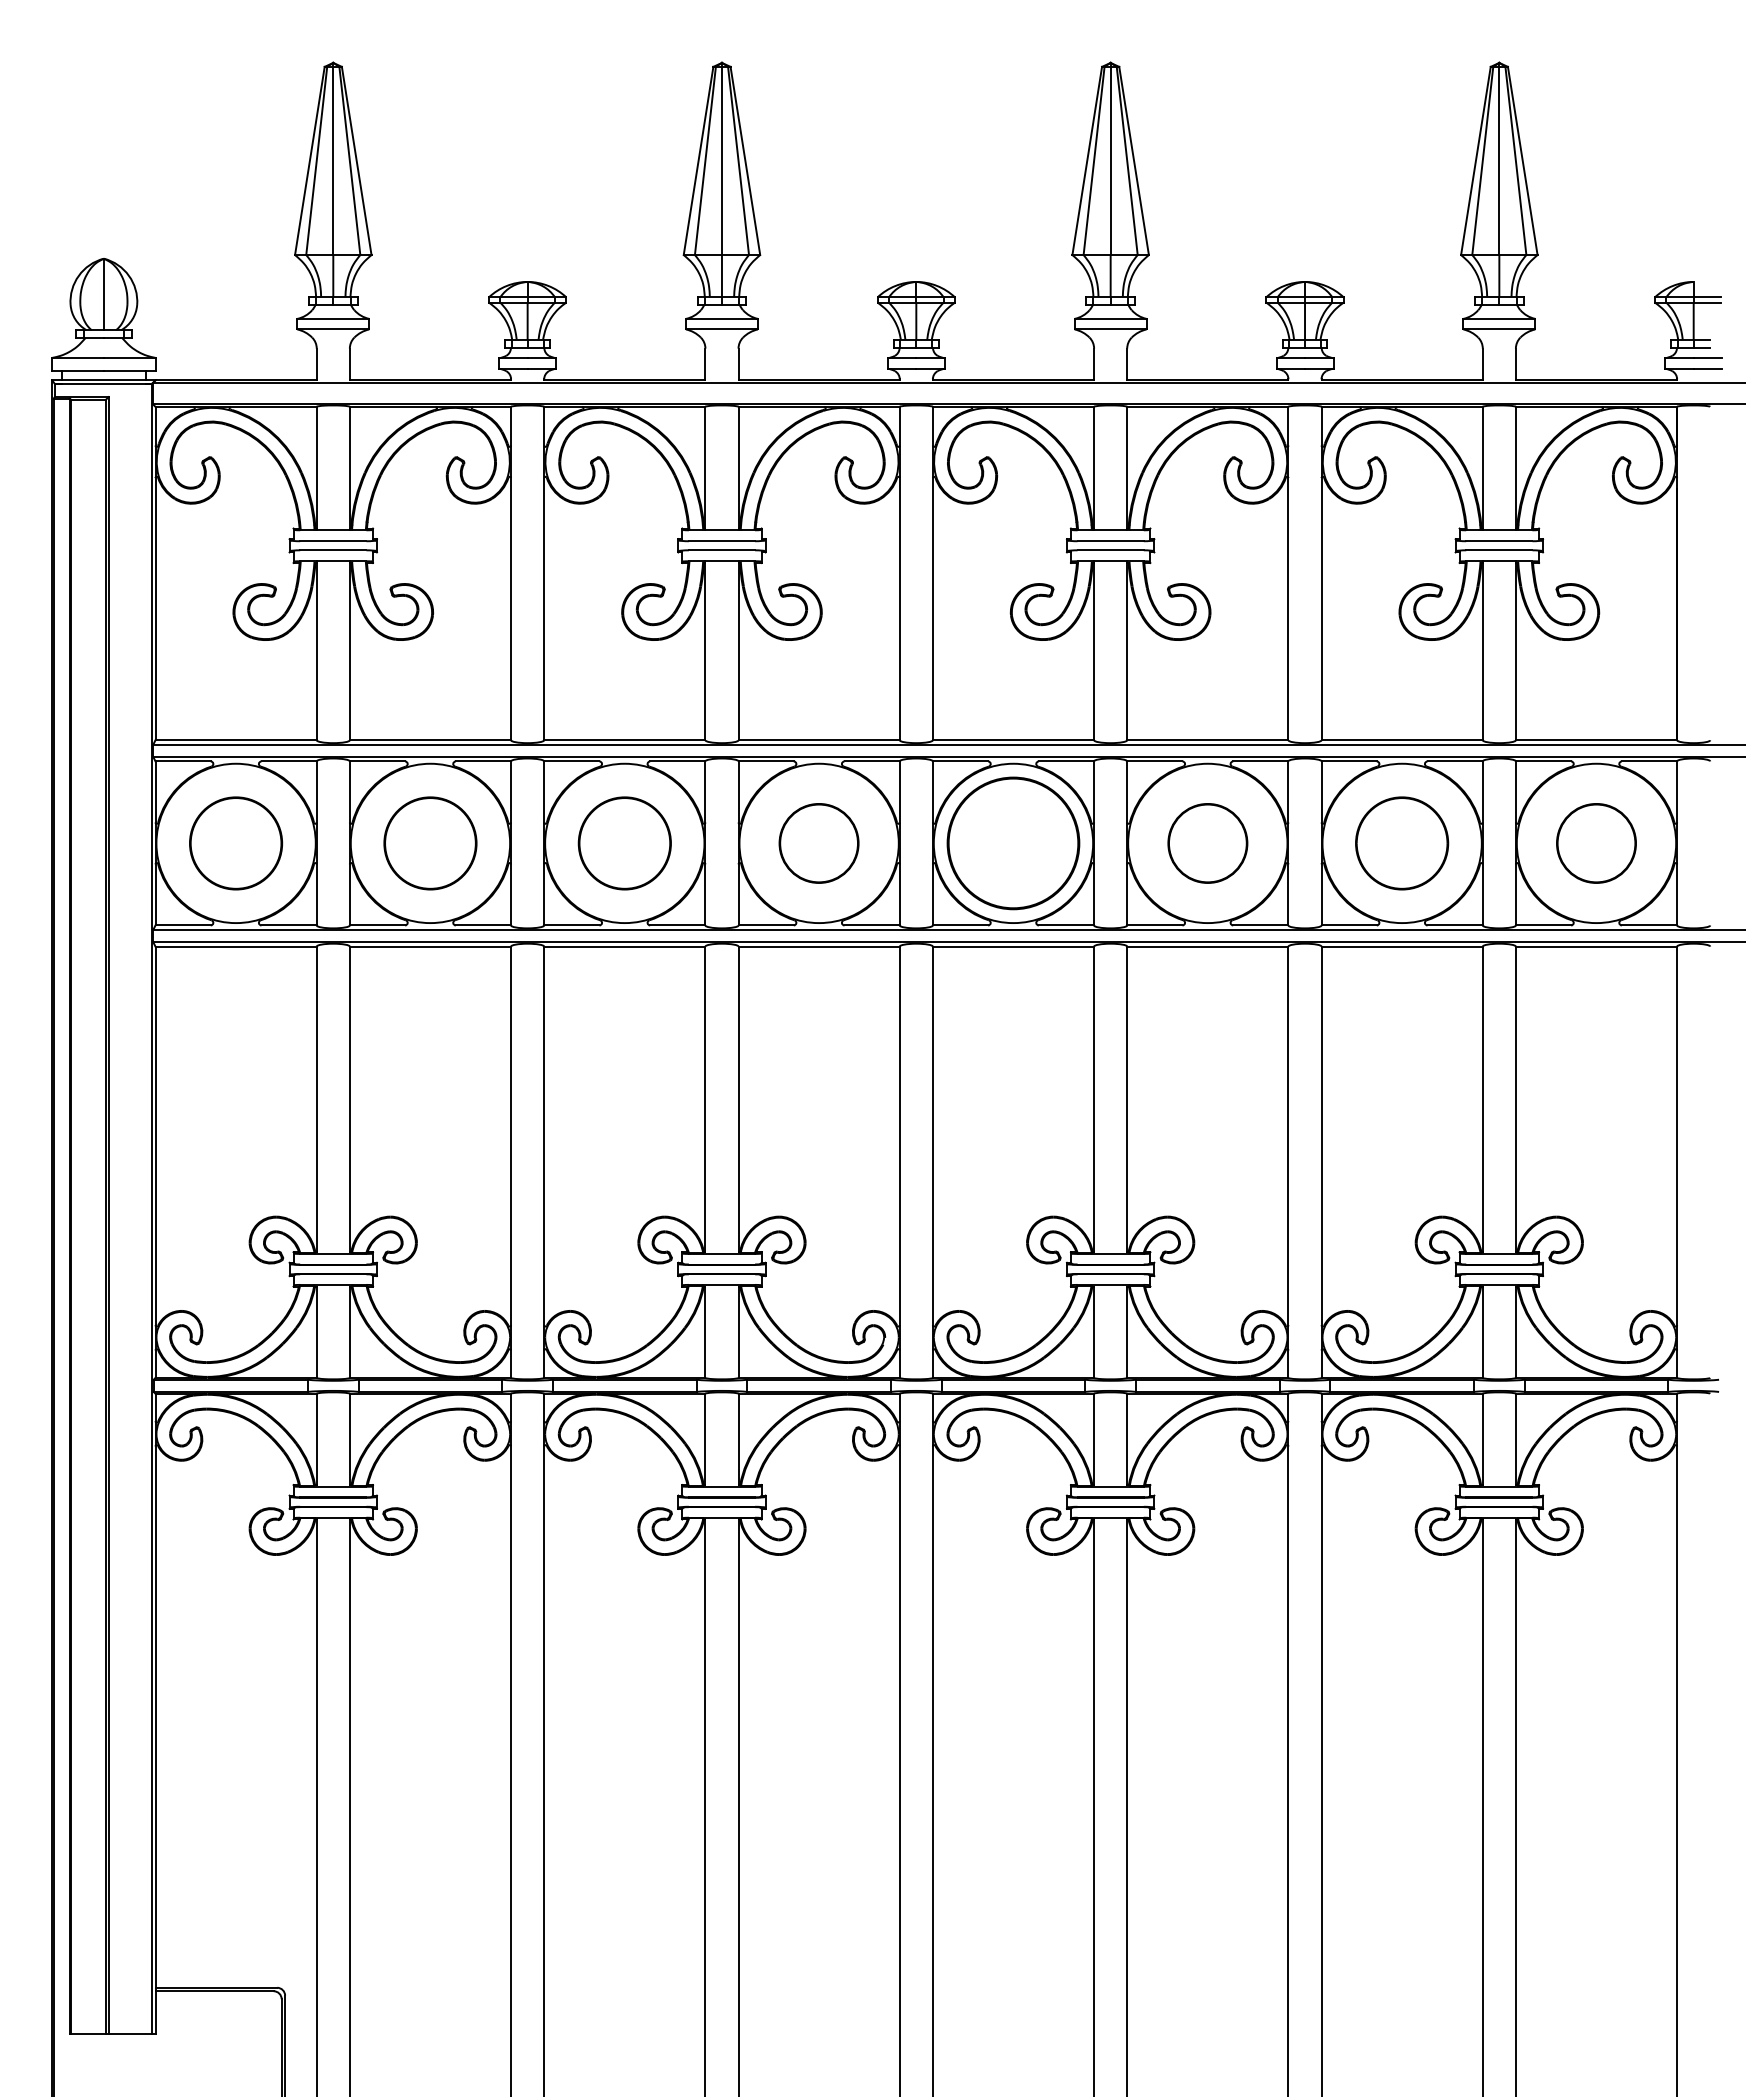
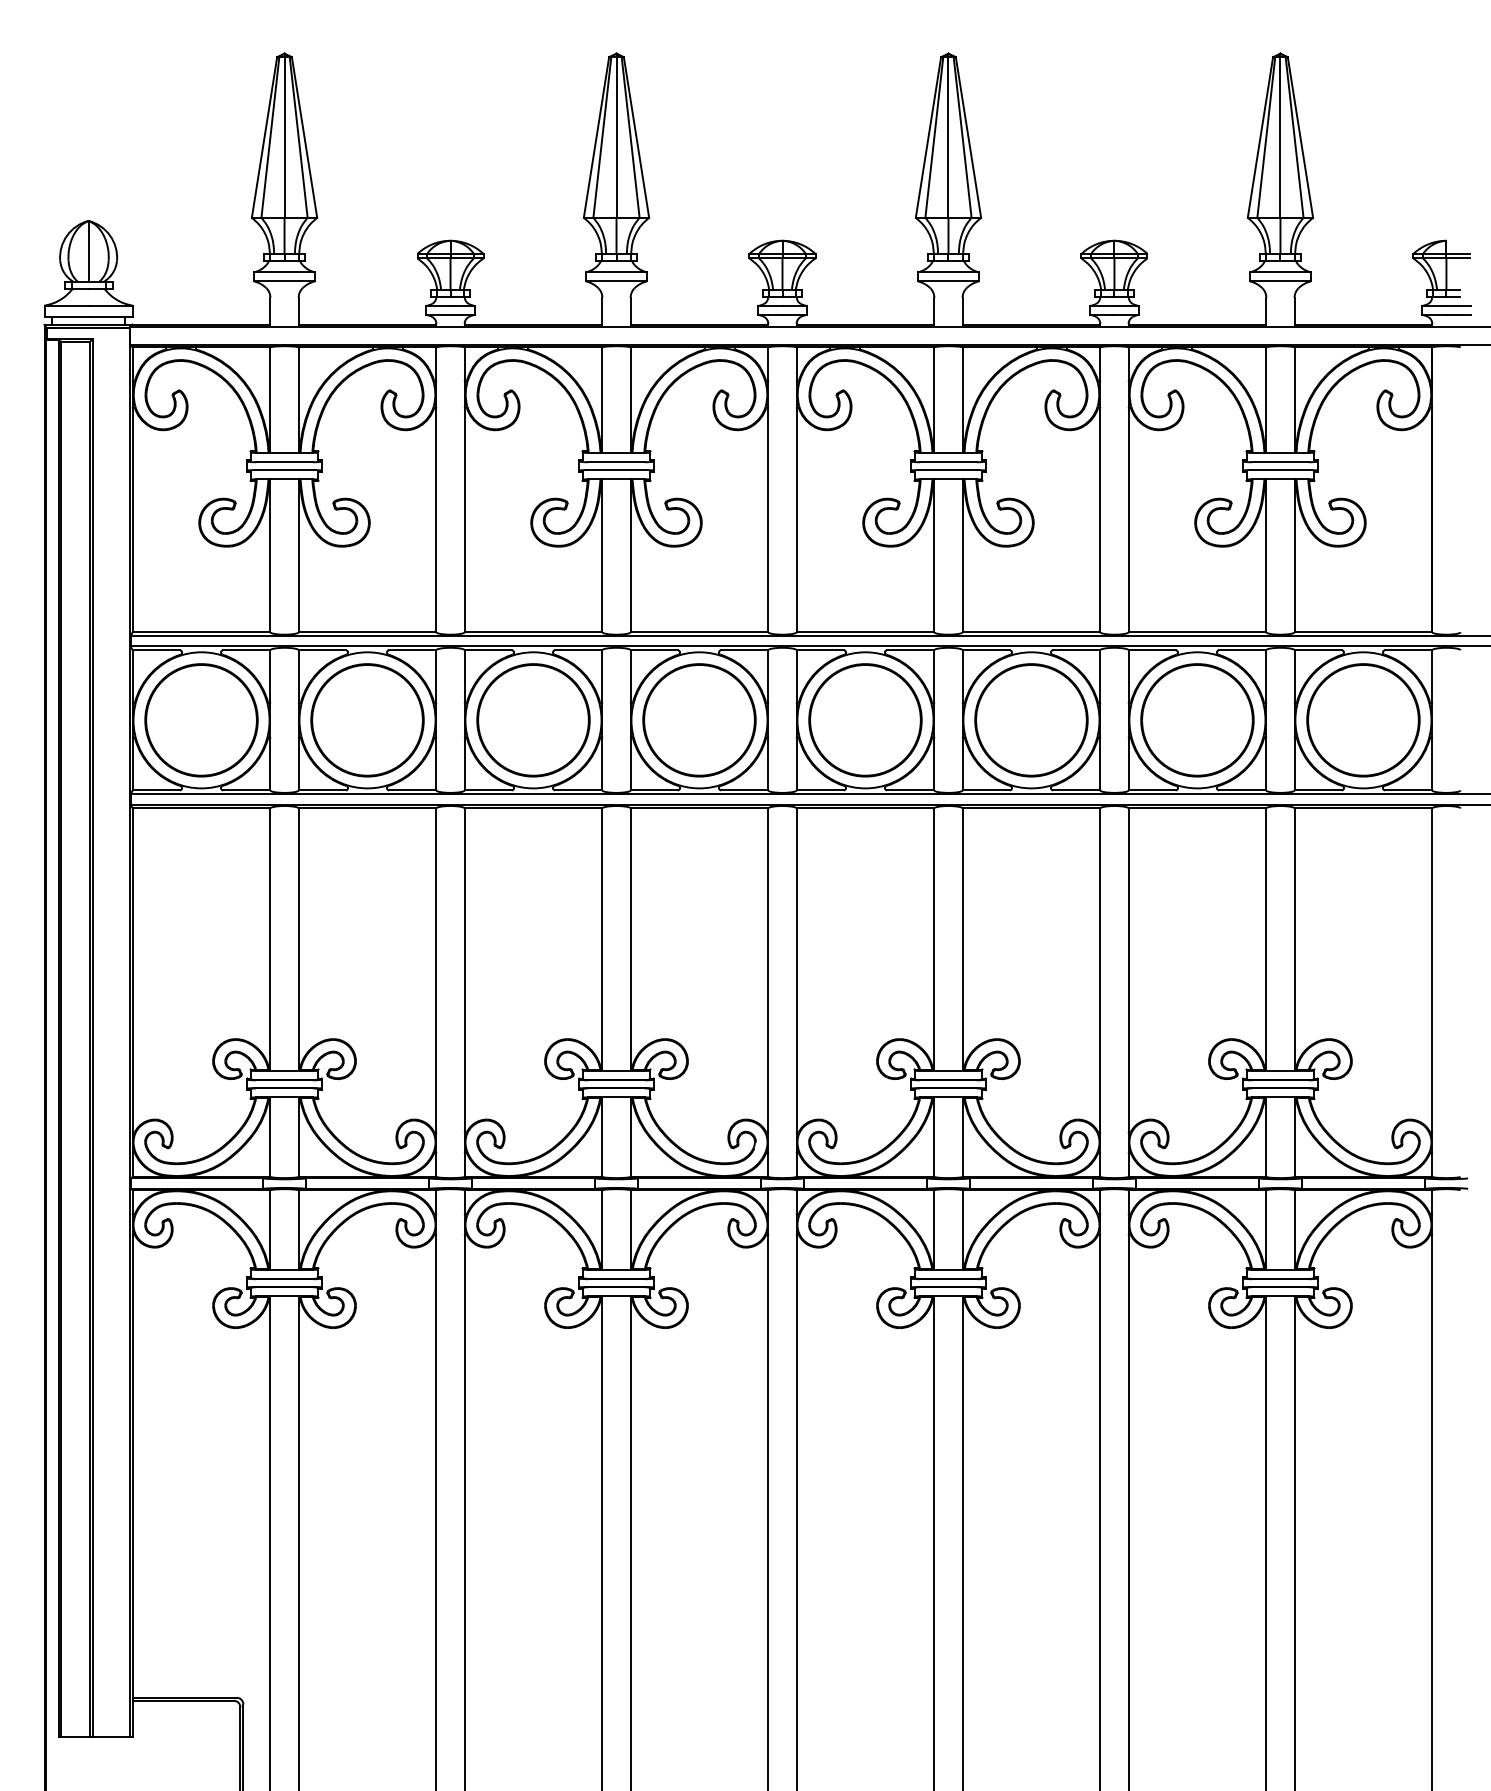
part: (235, 843) -> (201, 720), size x1.43
part: (430, 843) -> (367, 720), size x1.43
part: (624, 843) -> (533, 720), size x1.43
part: (818, 843) -> (698, 720), size x1.67
part: (1207, 843) -> (1031, 720), size x1.67
part: (1401, 843) -> (1196, 720), size x1.43
part: (1596, 843) -> (1363, 720), size x1.67

